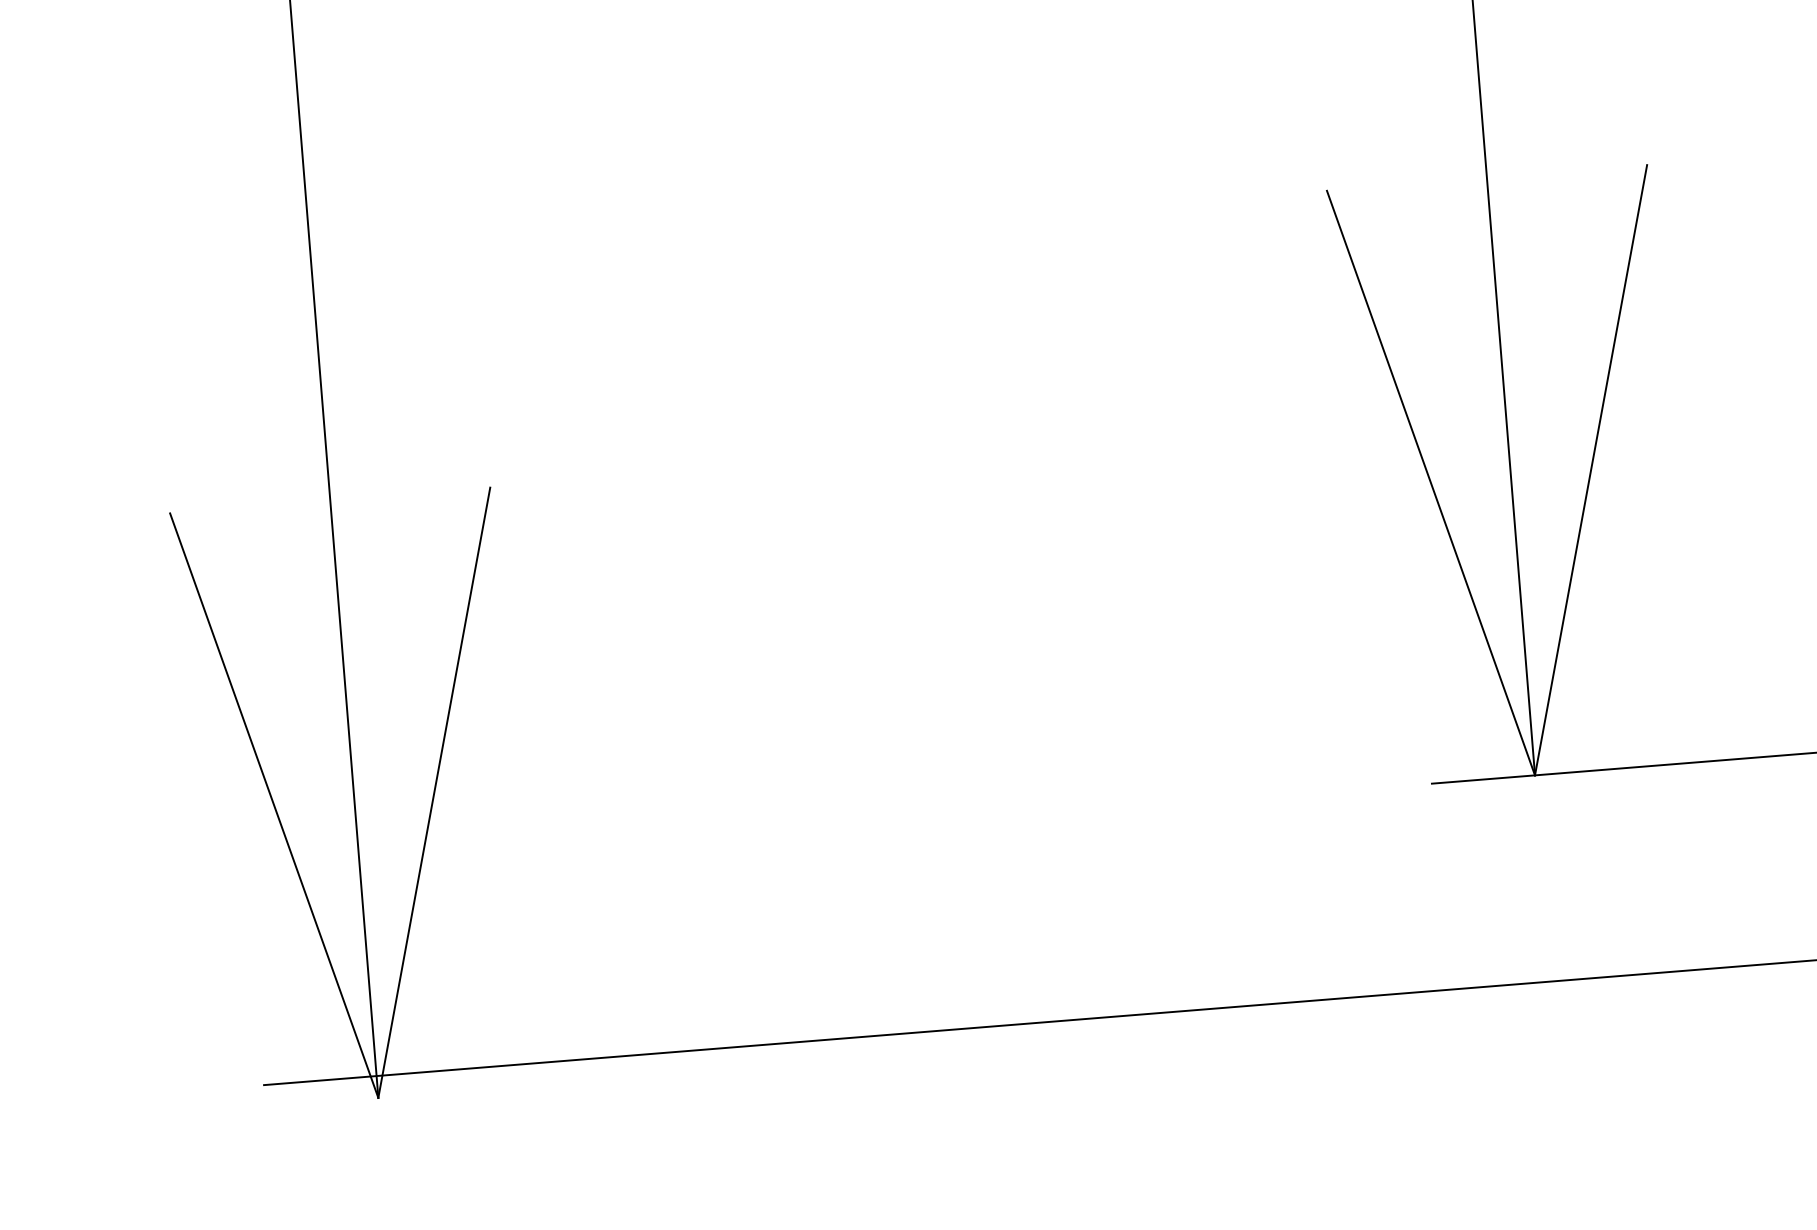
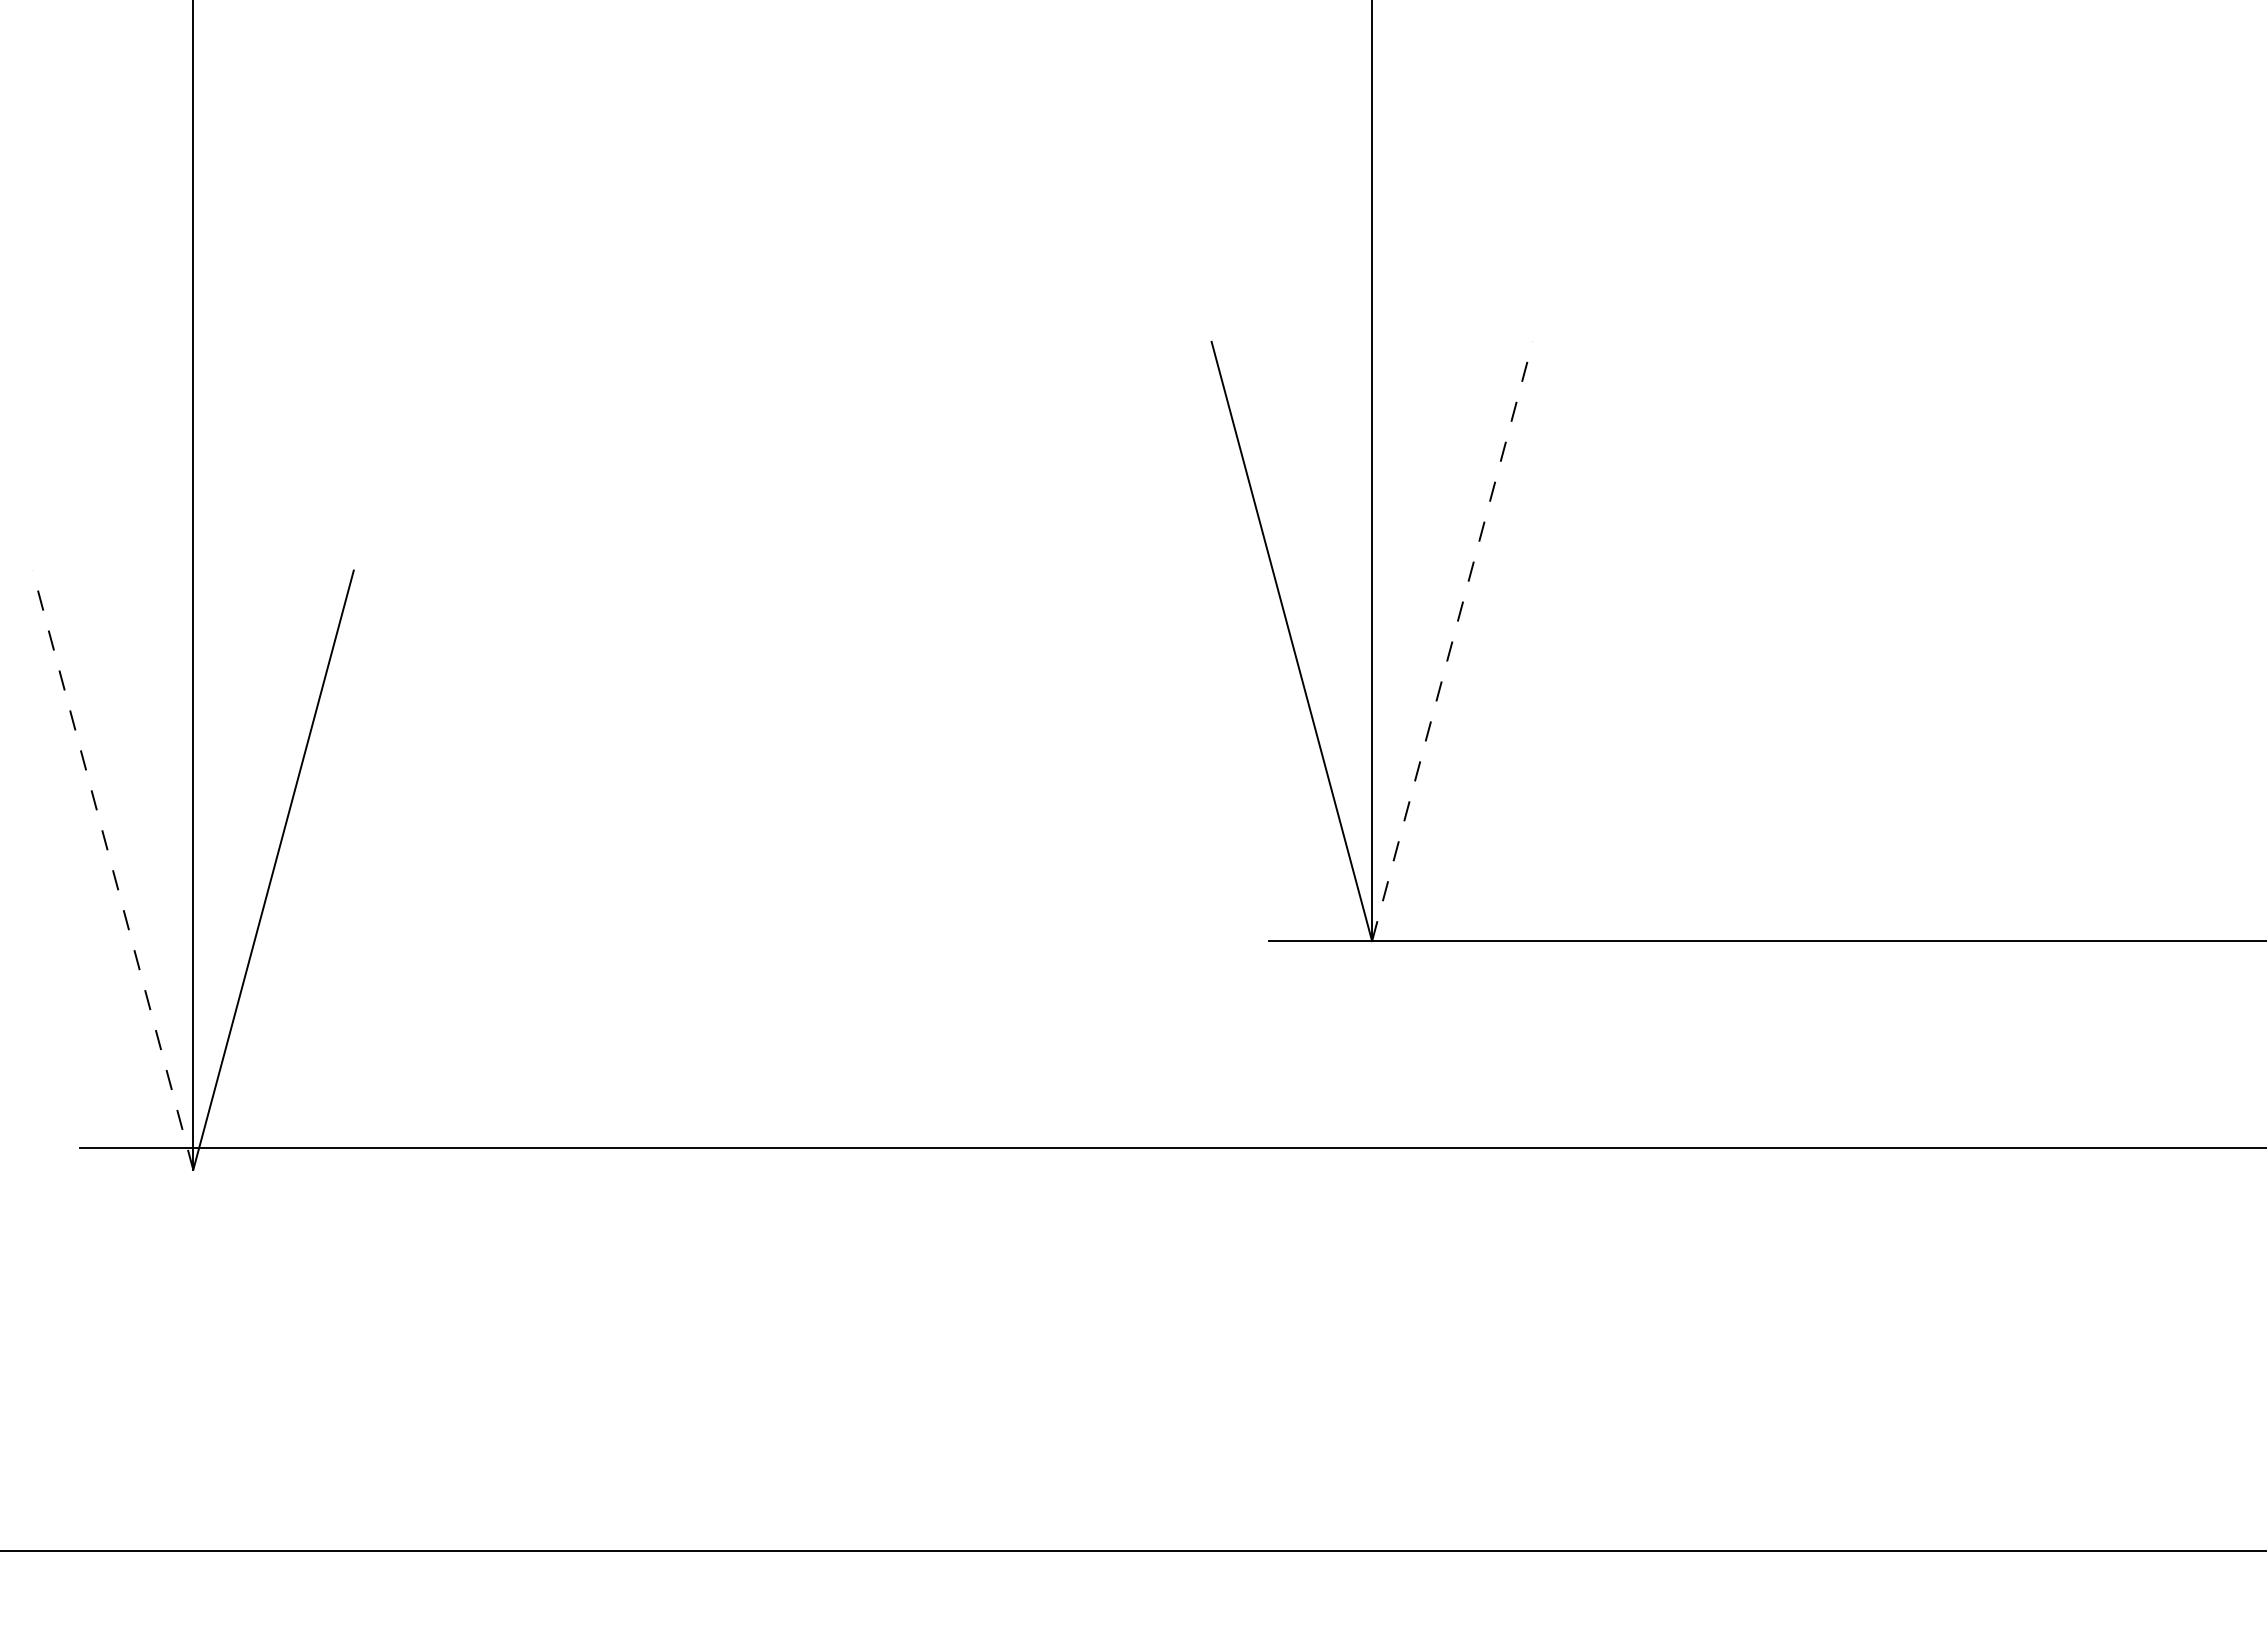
line: (1591, 470) -> (1452, 641), solid -> dashed
line: (273, 804) -> (112, 869), solid -> dashed

